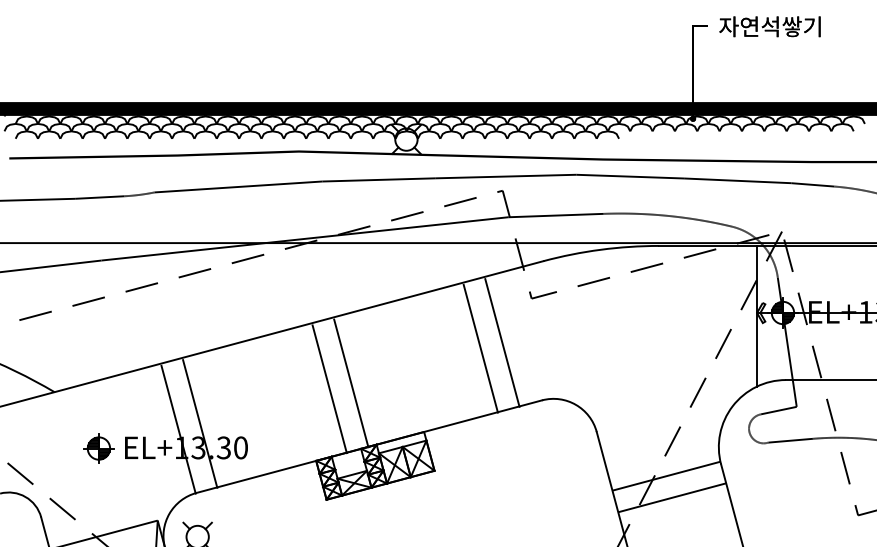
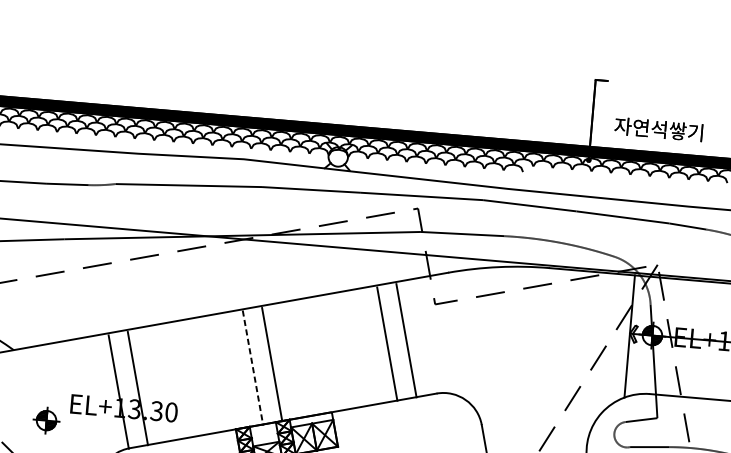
text: (769, 26) -> (658, 129), moved
line: (329, 389) -> (252, 368), solid -> dashed
part: (98, 448) -> (46, 420), moved

